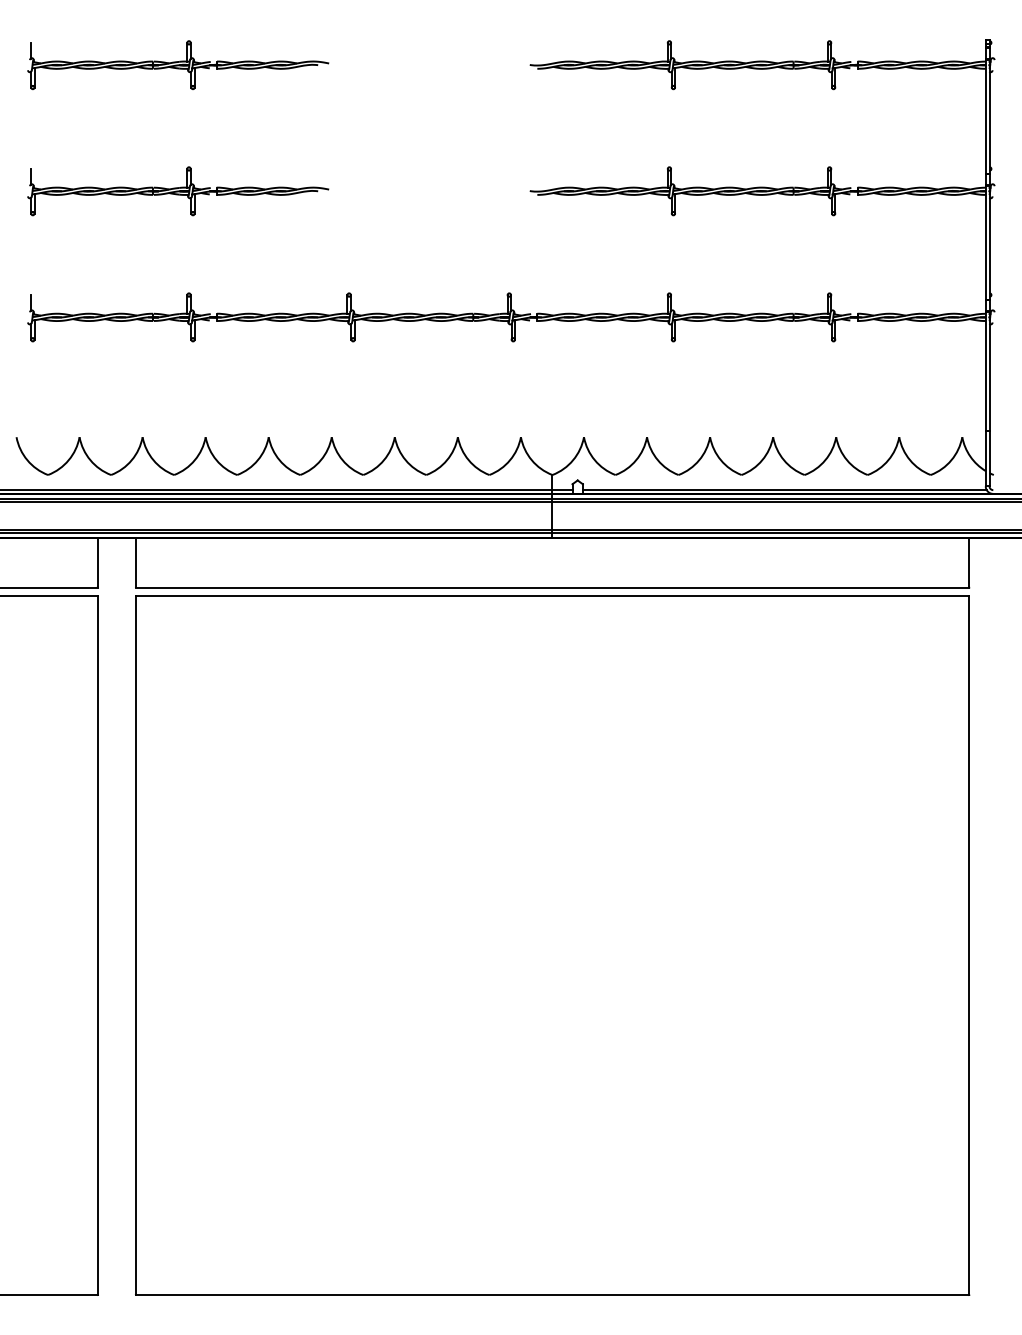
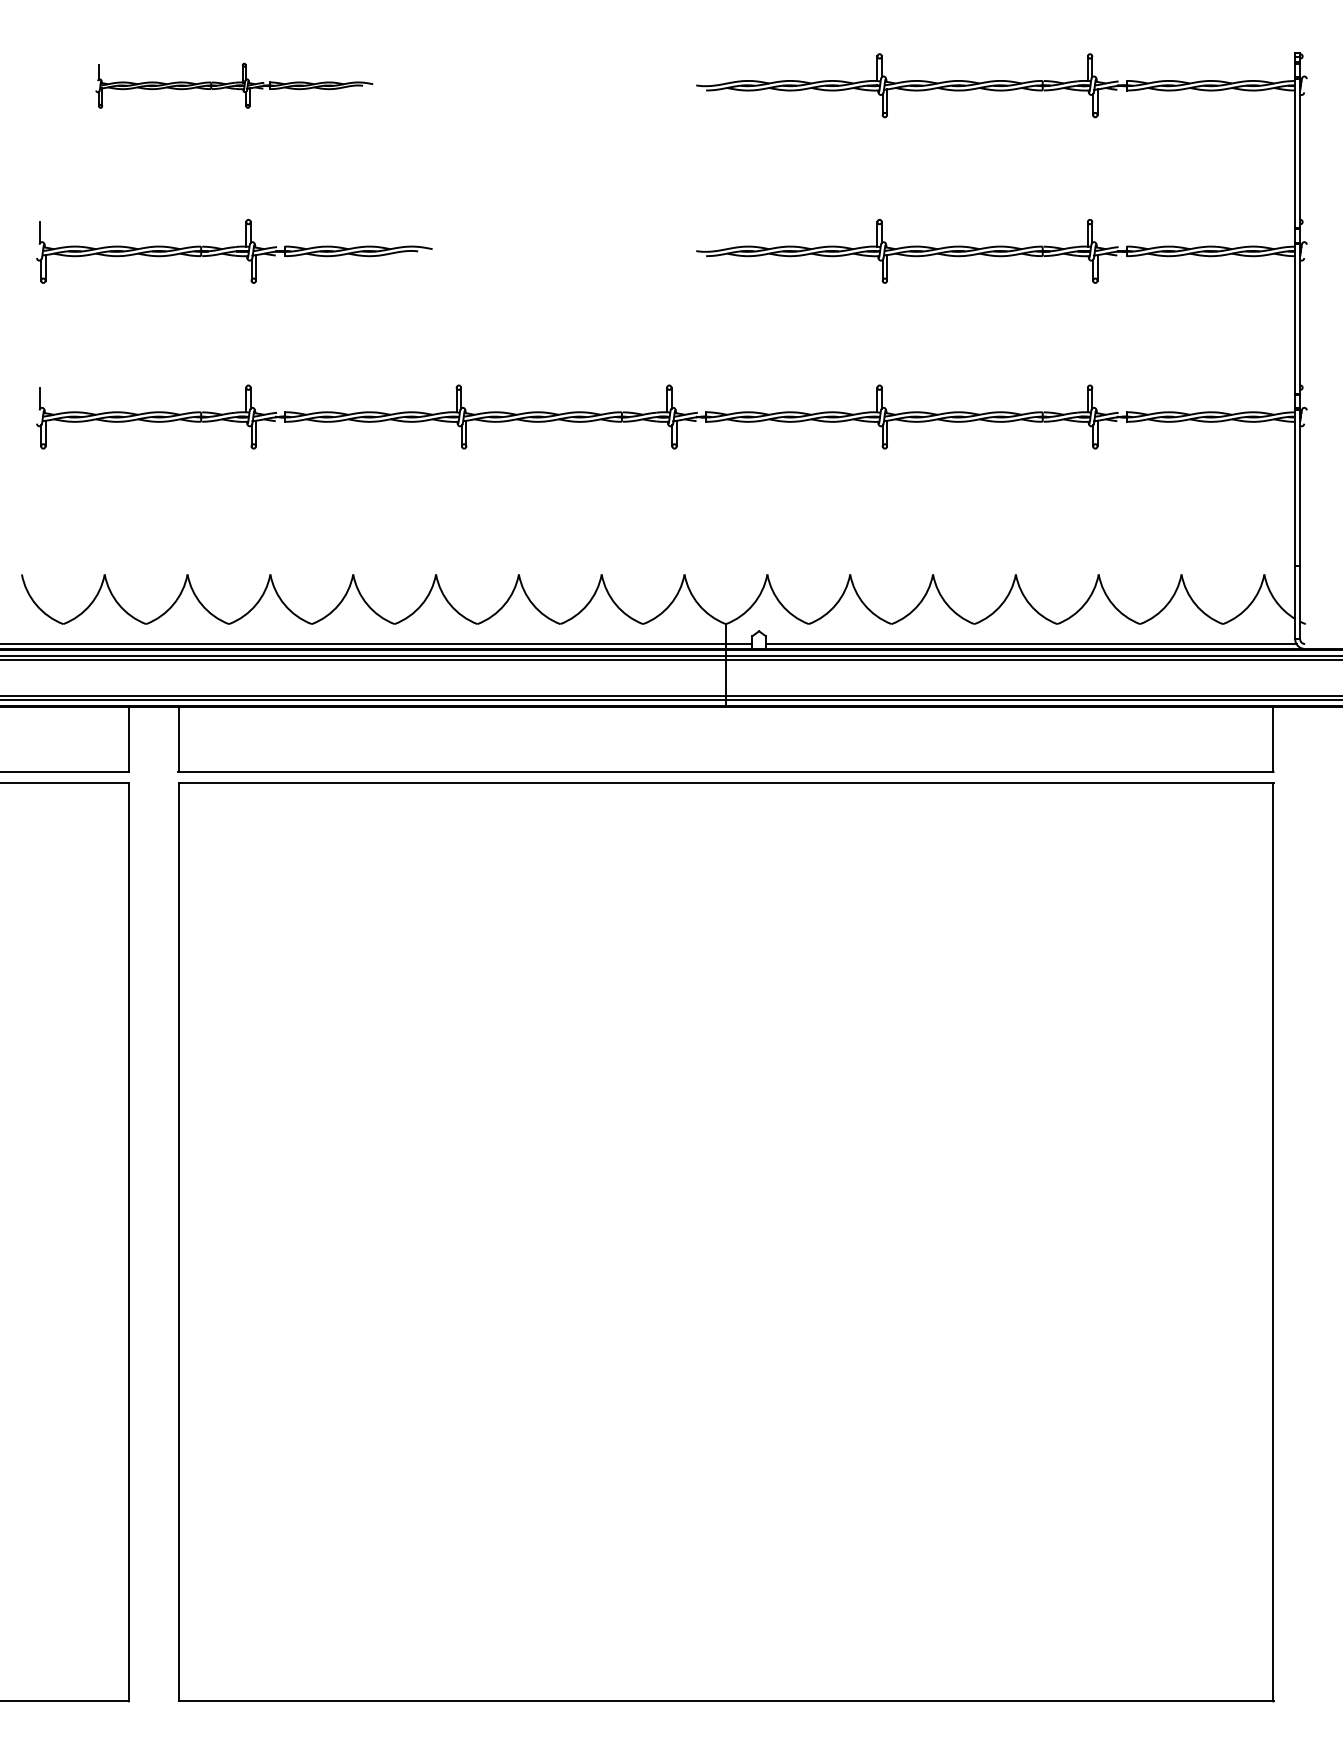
part: (178, 65) -> (234, 85), size x0.7

